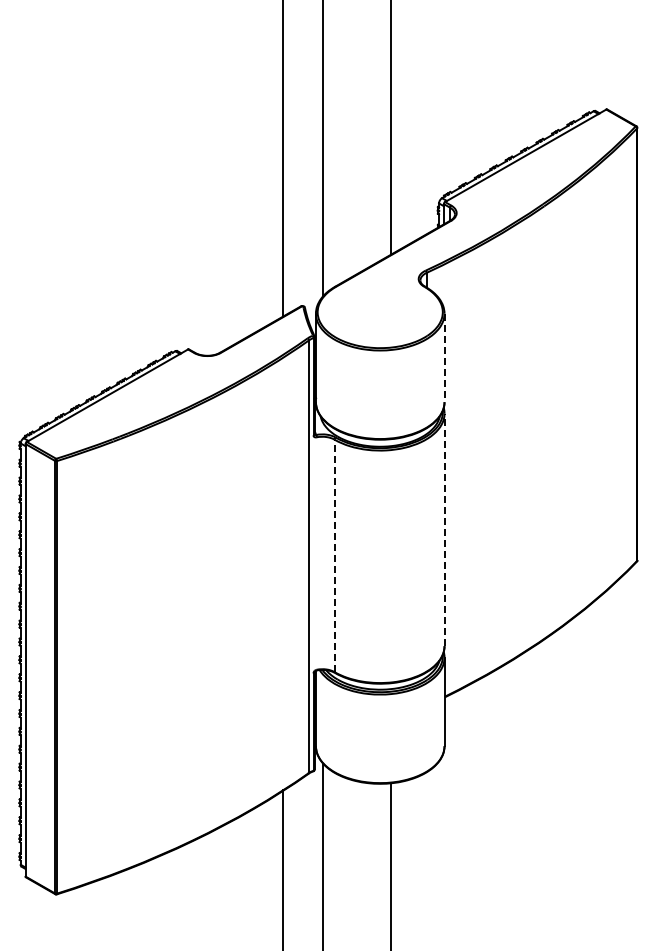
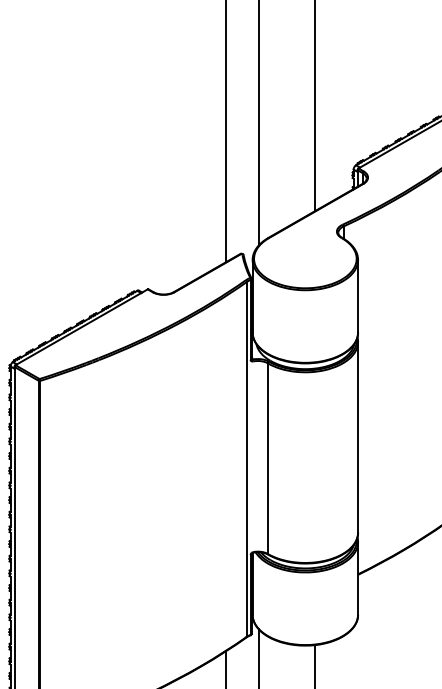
line: (444, 358) -> (358, 296), dashed -> solid
line: (444, 529) -> (358, 437), dashed -> solid
line: (334, 555) -> (267, 458), dashed -> solid

